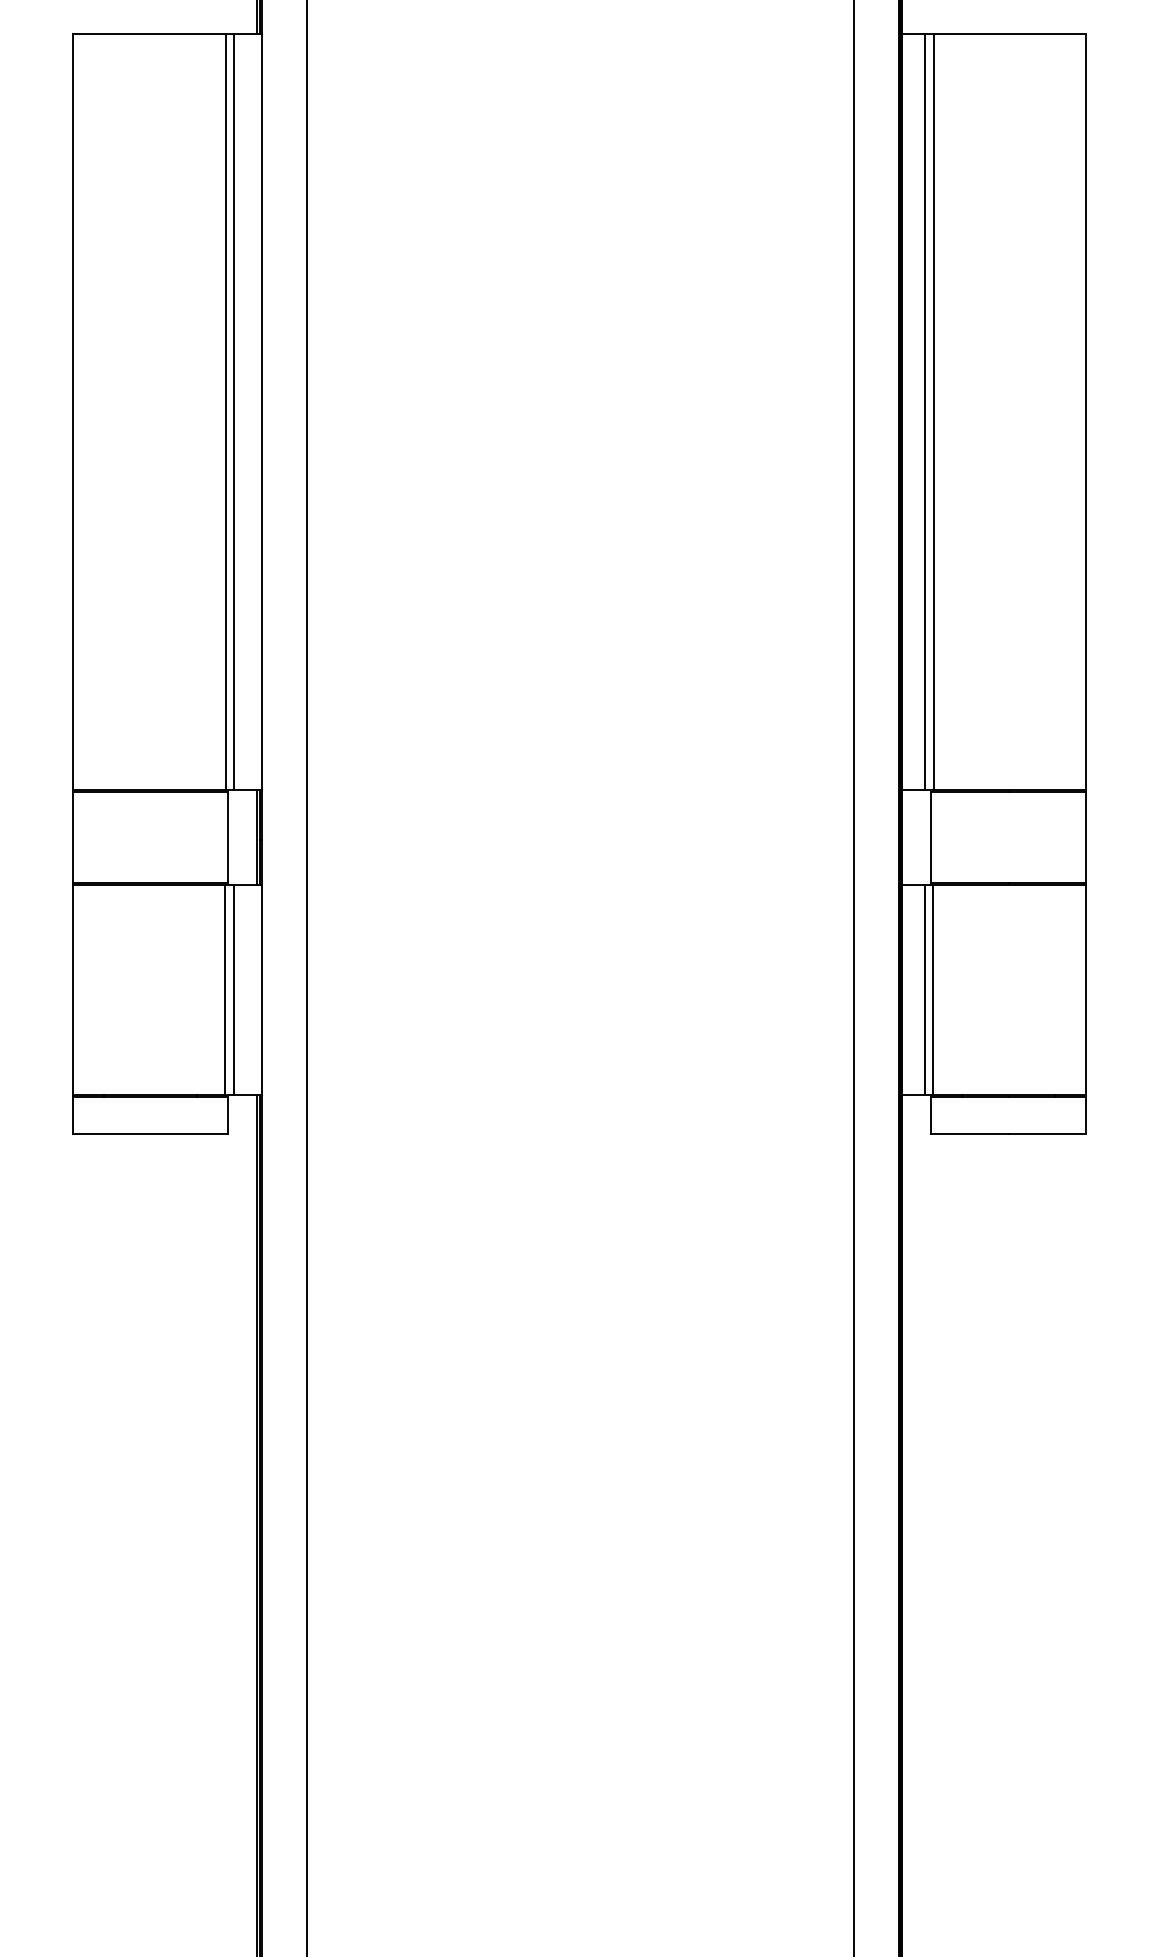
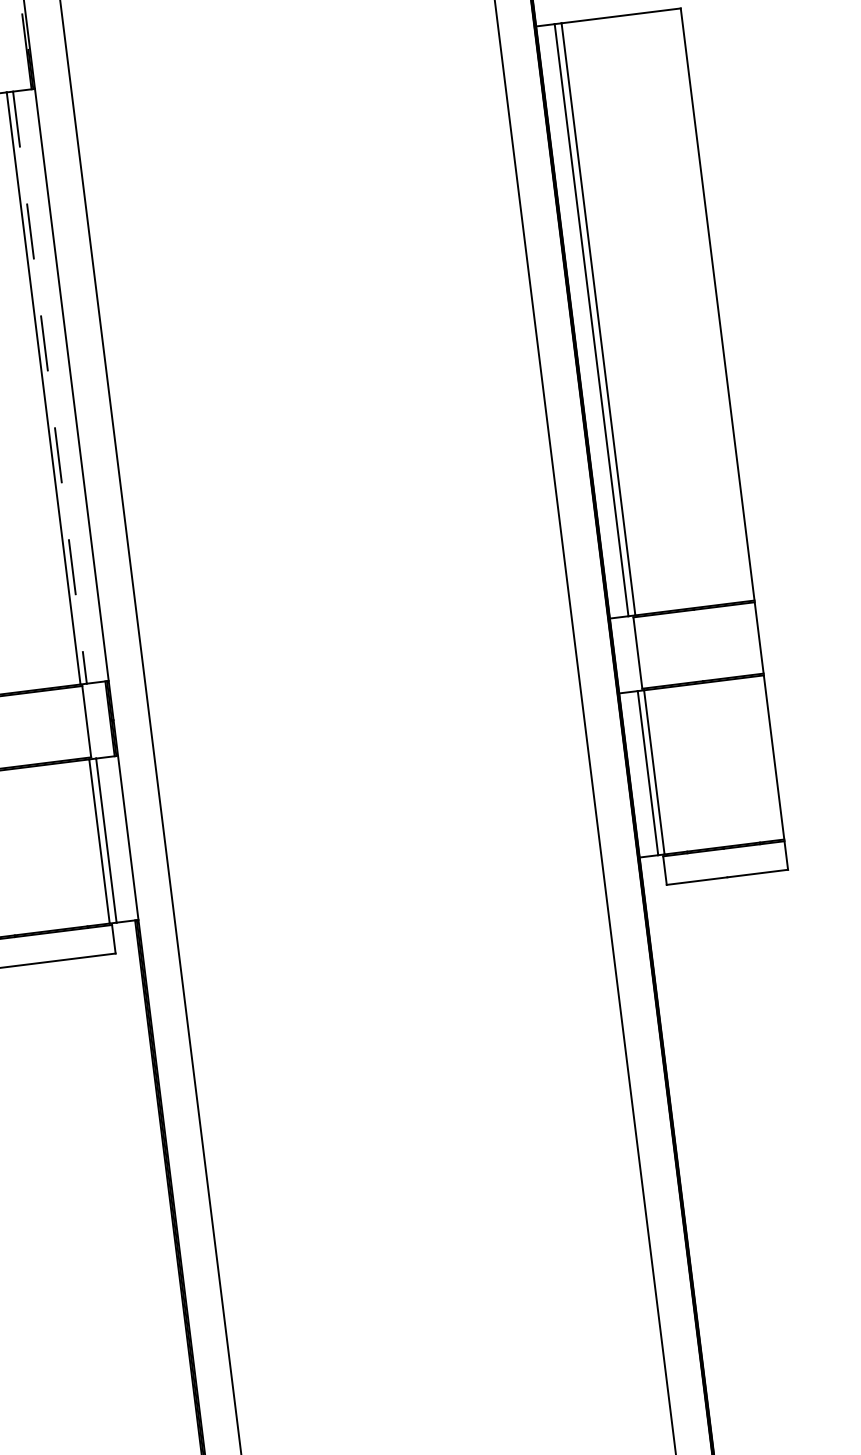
line: (233, 411) -> (49, 387), solid -> dashed

